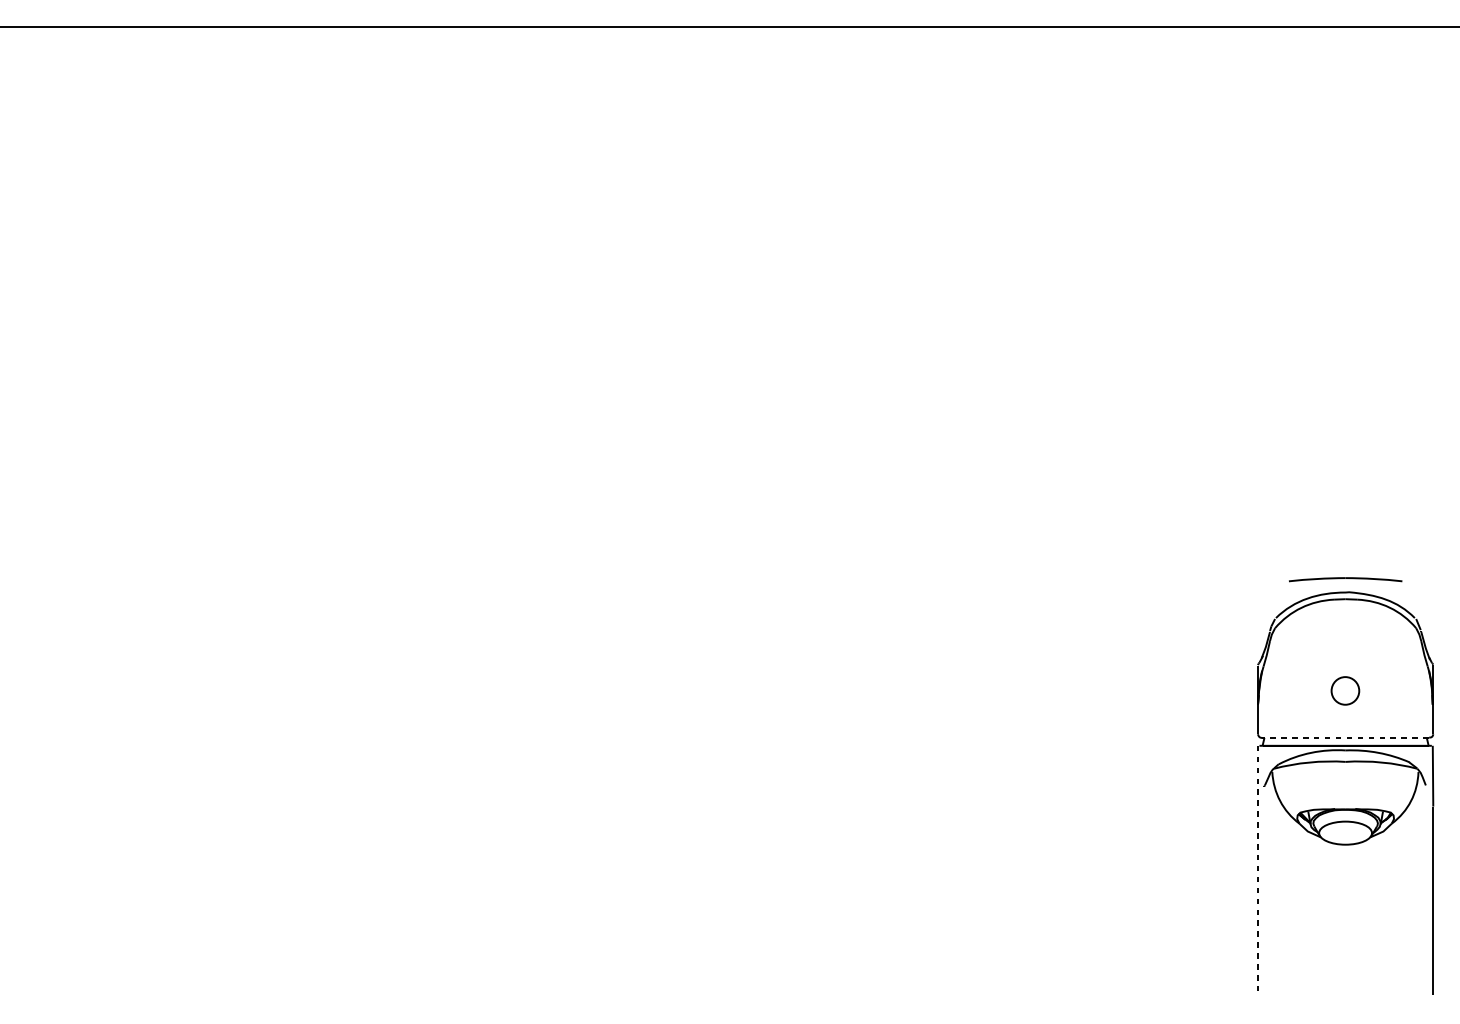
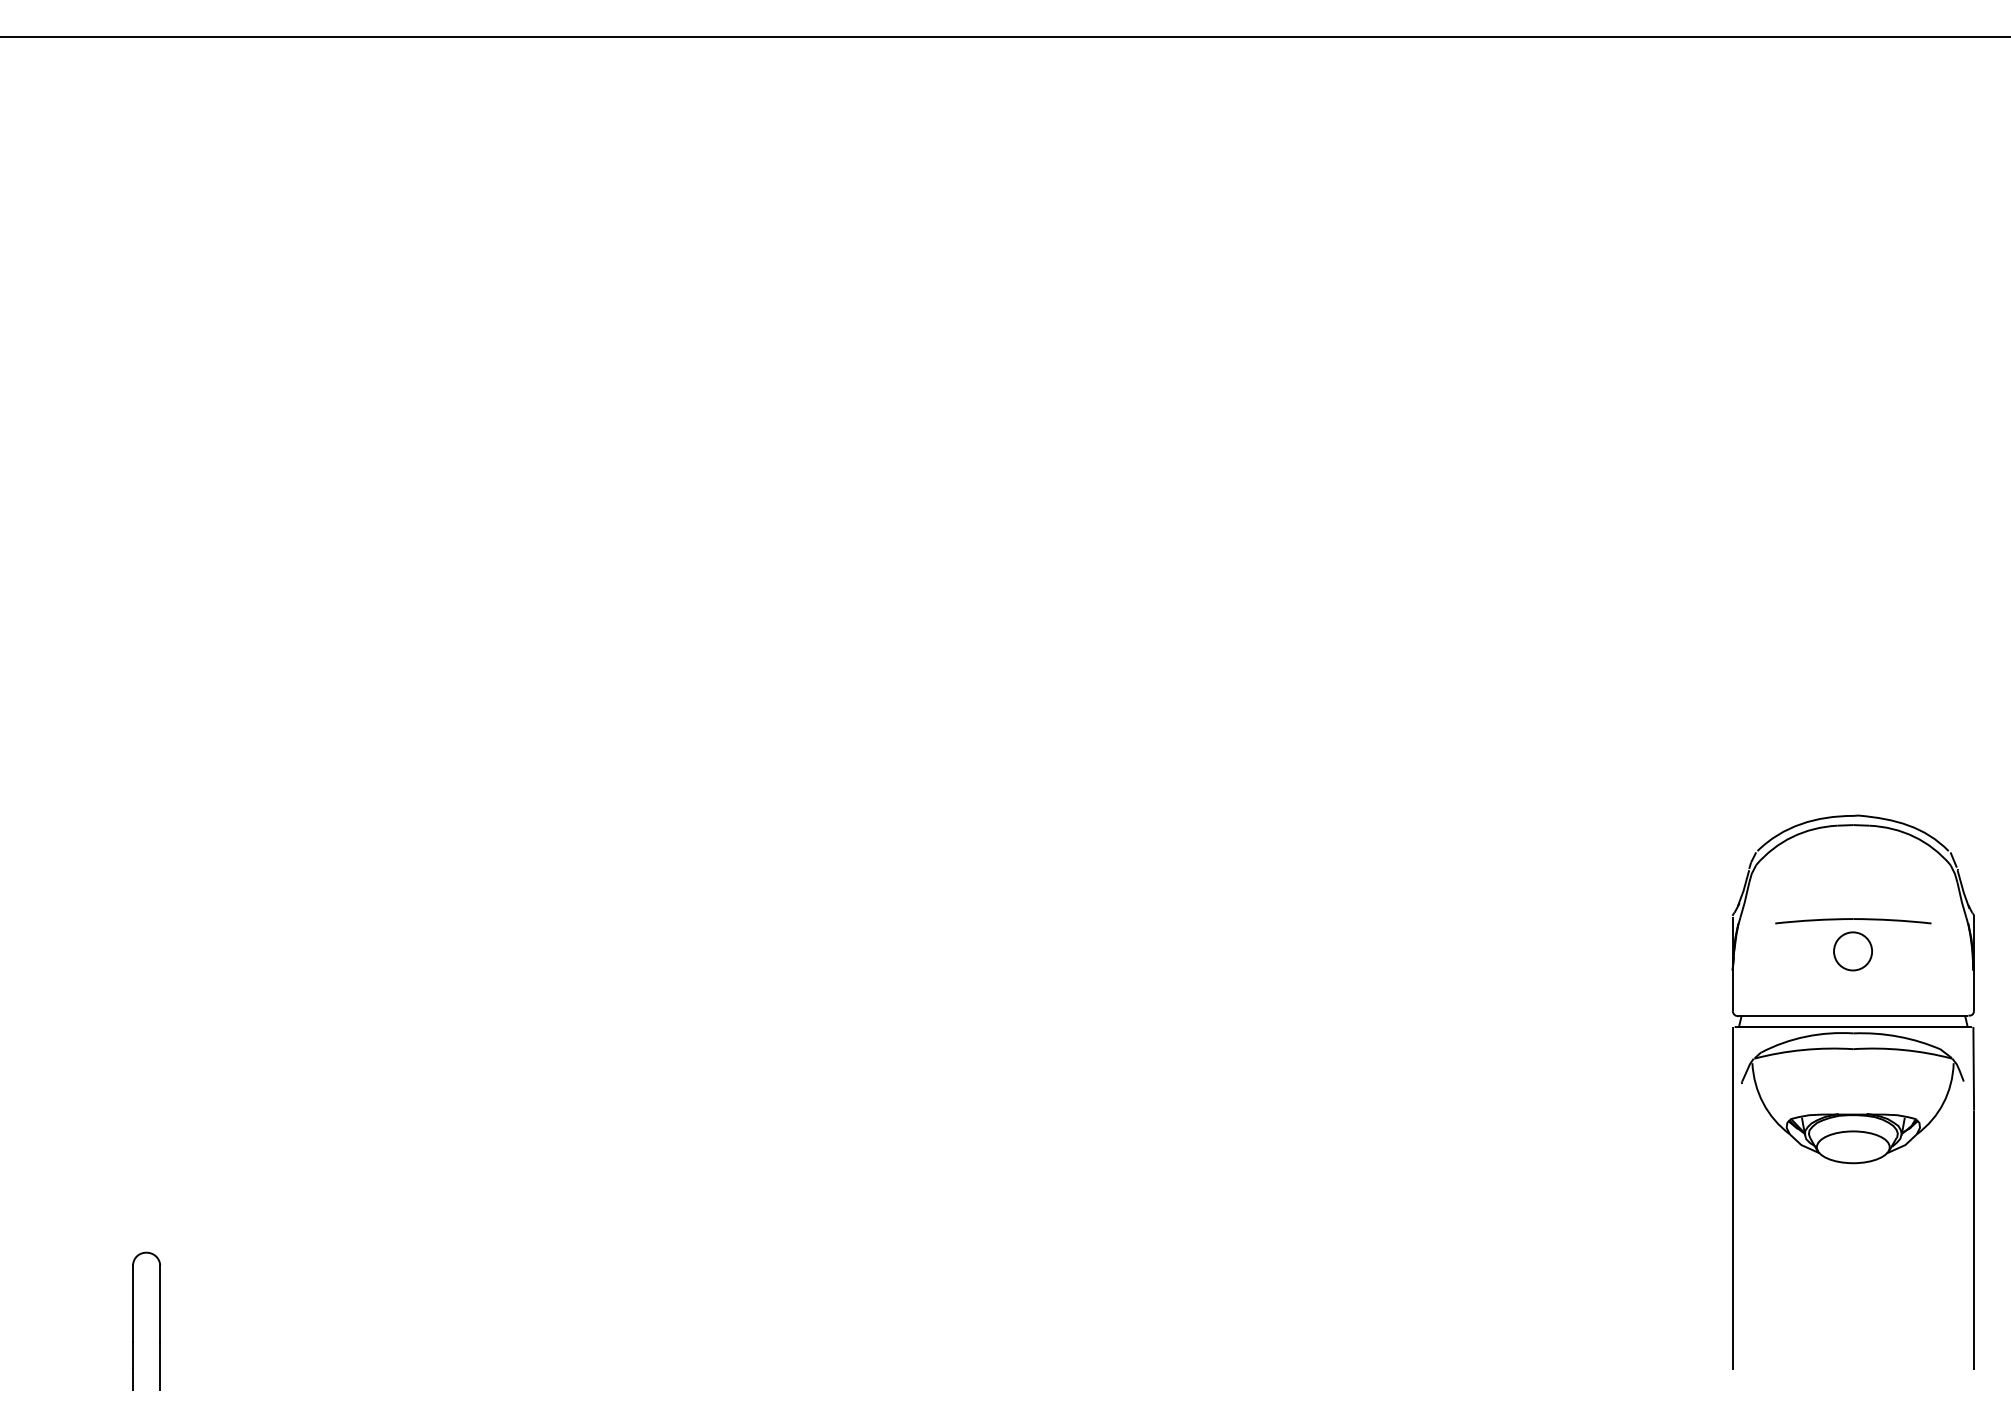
part: (1345, 579) -> (1853, 921), moved
line: (1345, 738) -> (1853, 1016), dashed -> solid
line: (1257, 870) -> (1732, 1198), dashed -> solid
part: (96, 958) -> (133, 1320), added

